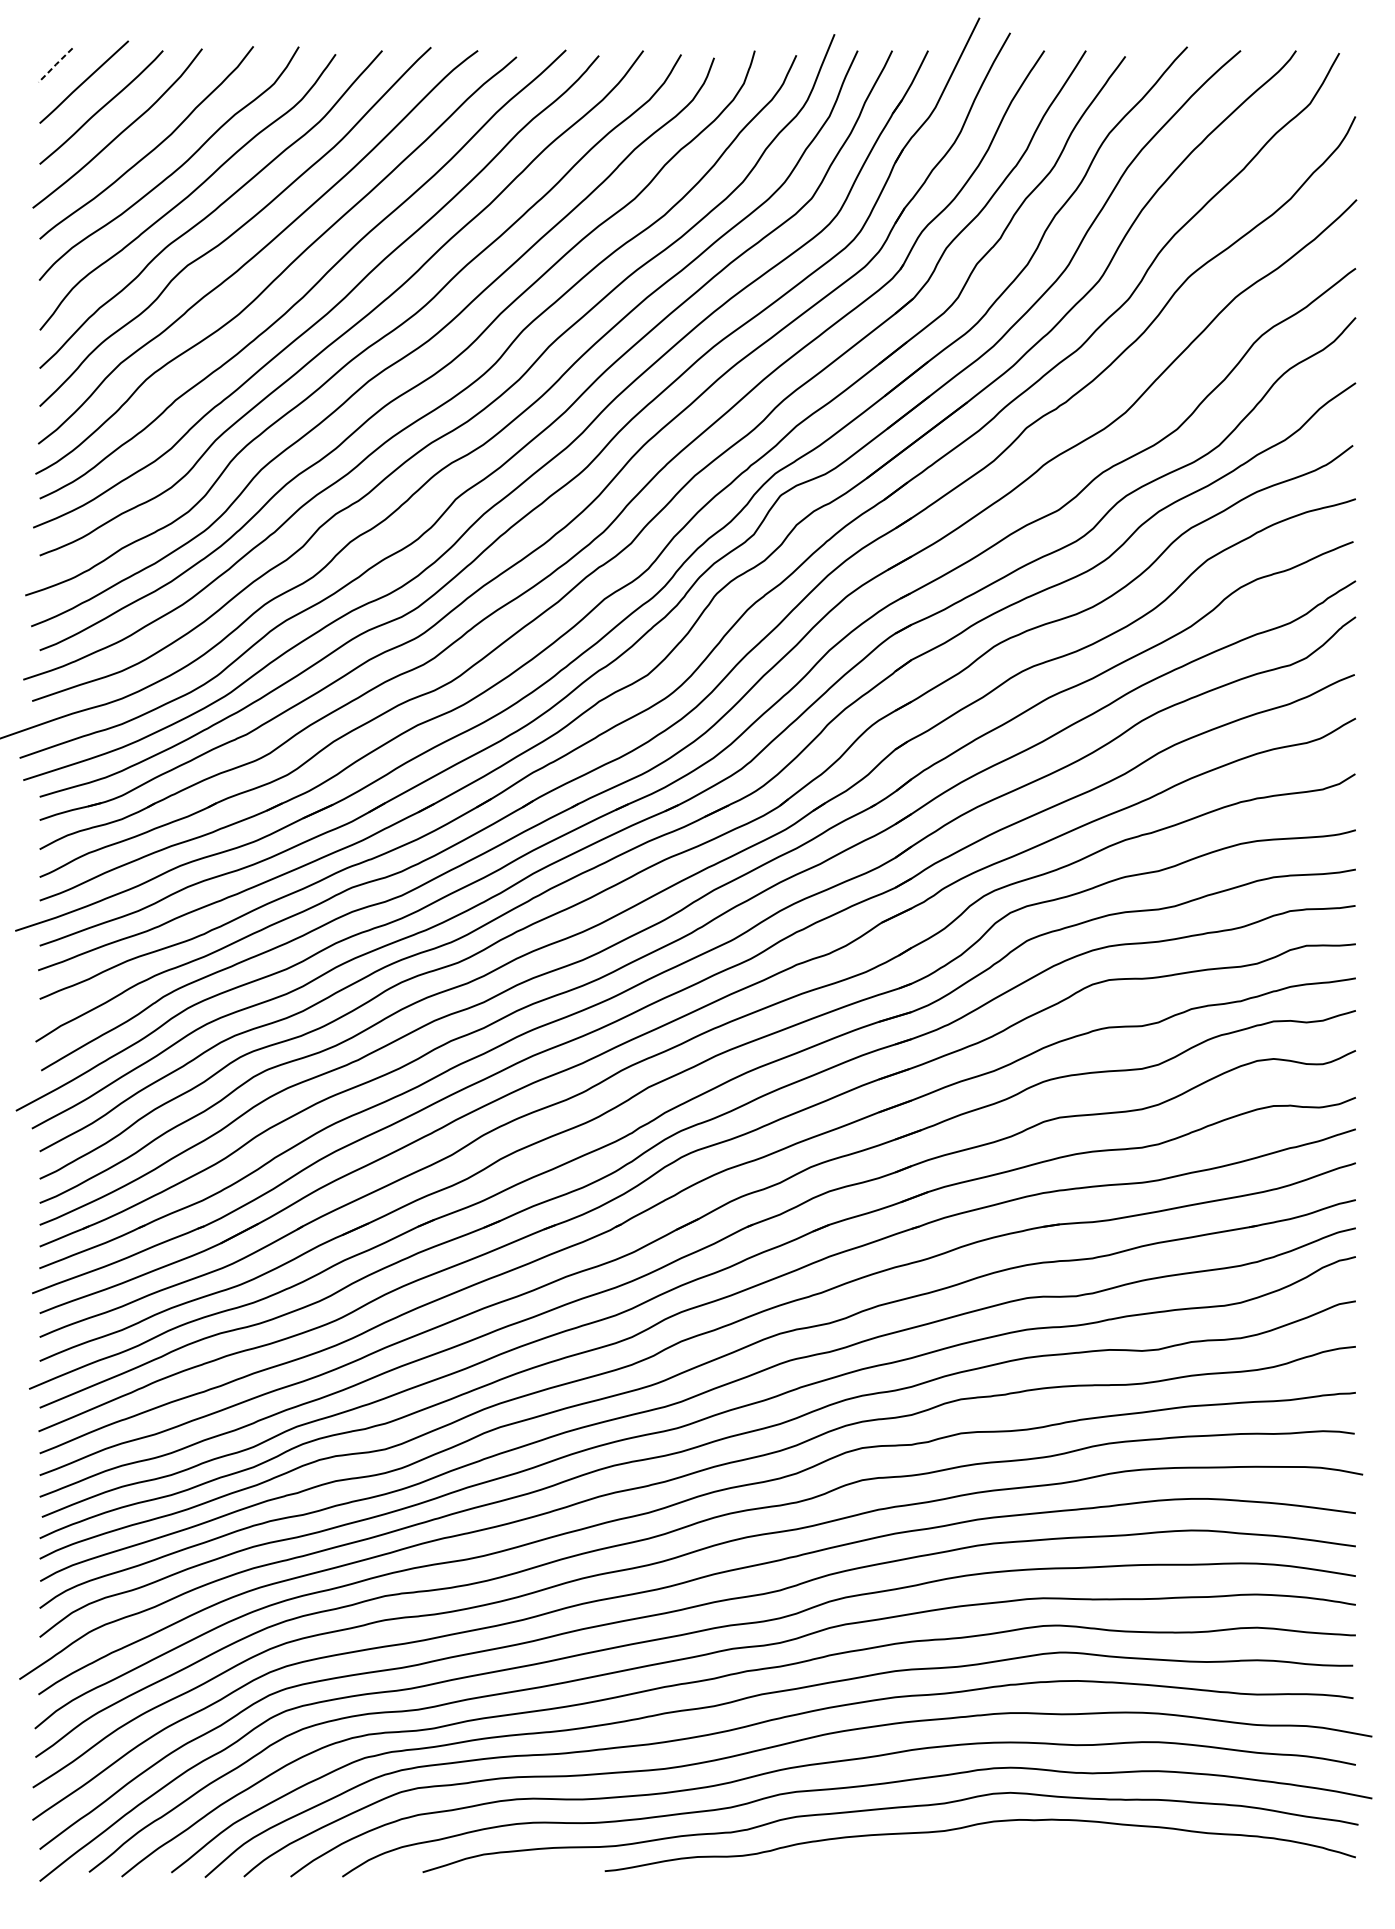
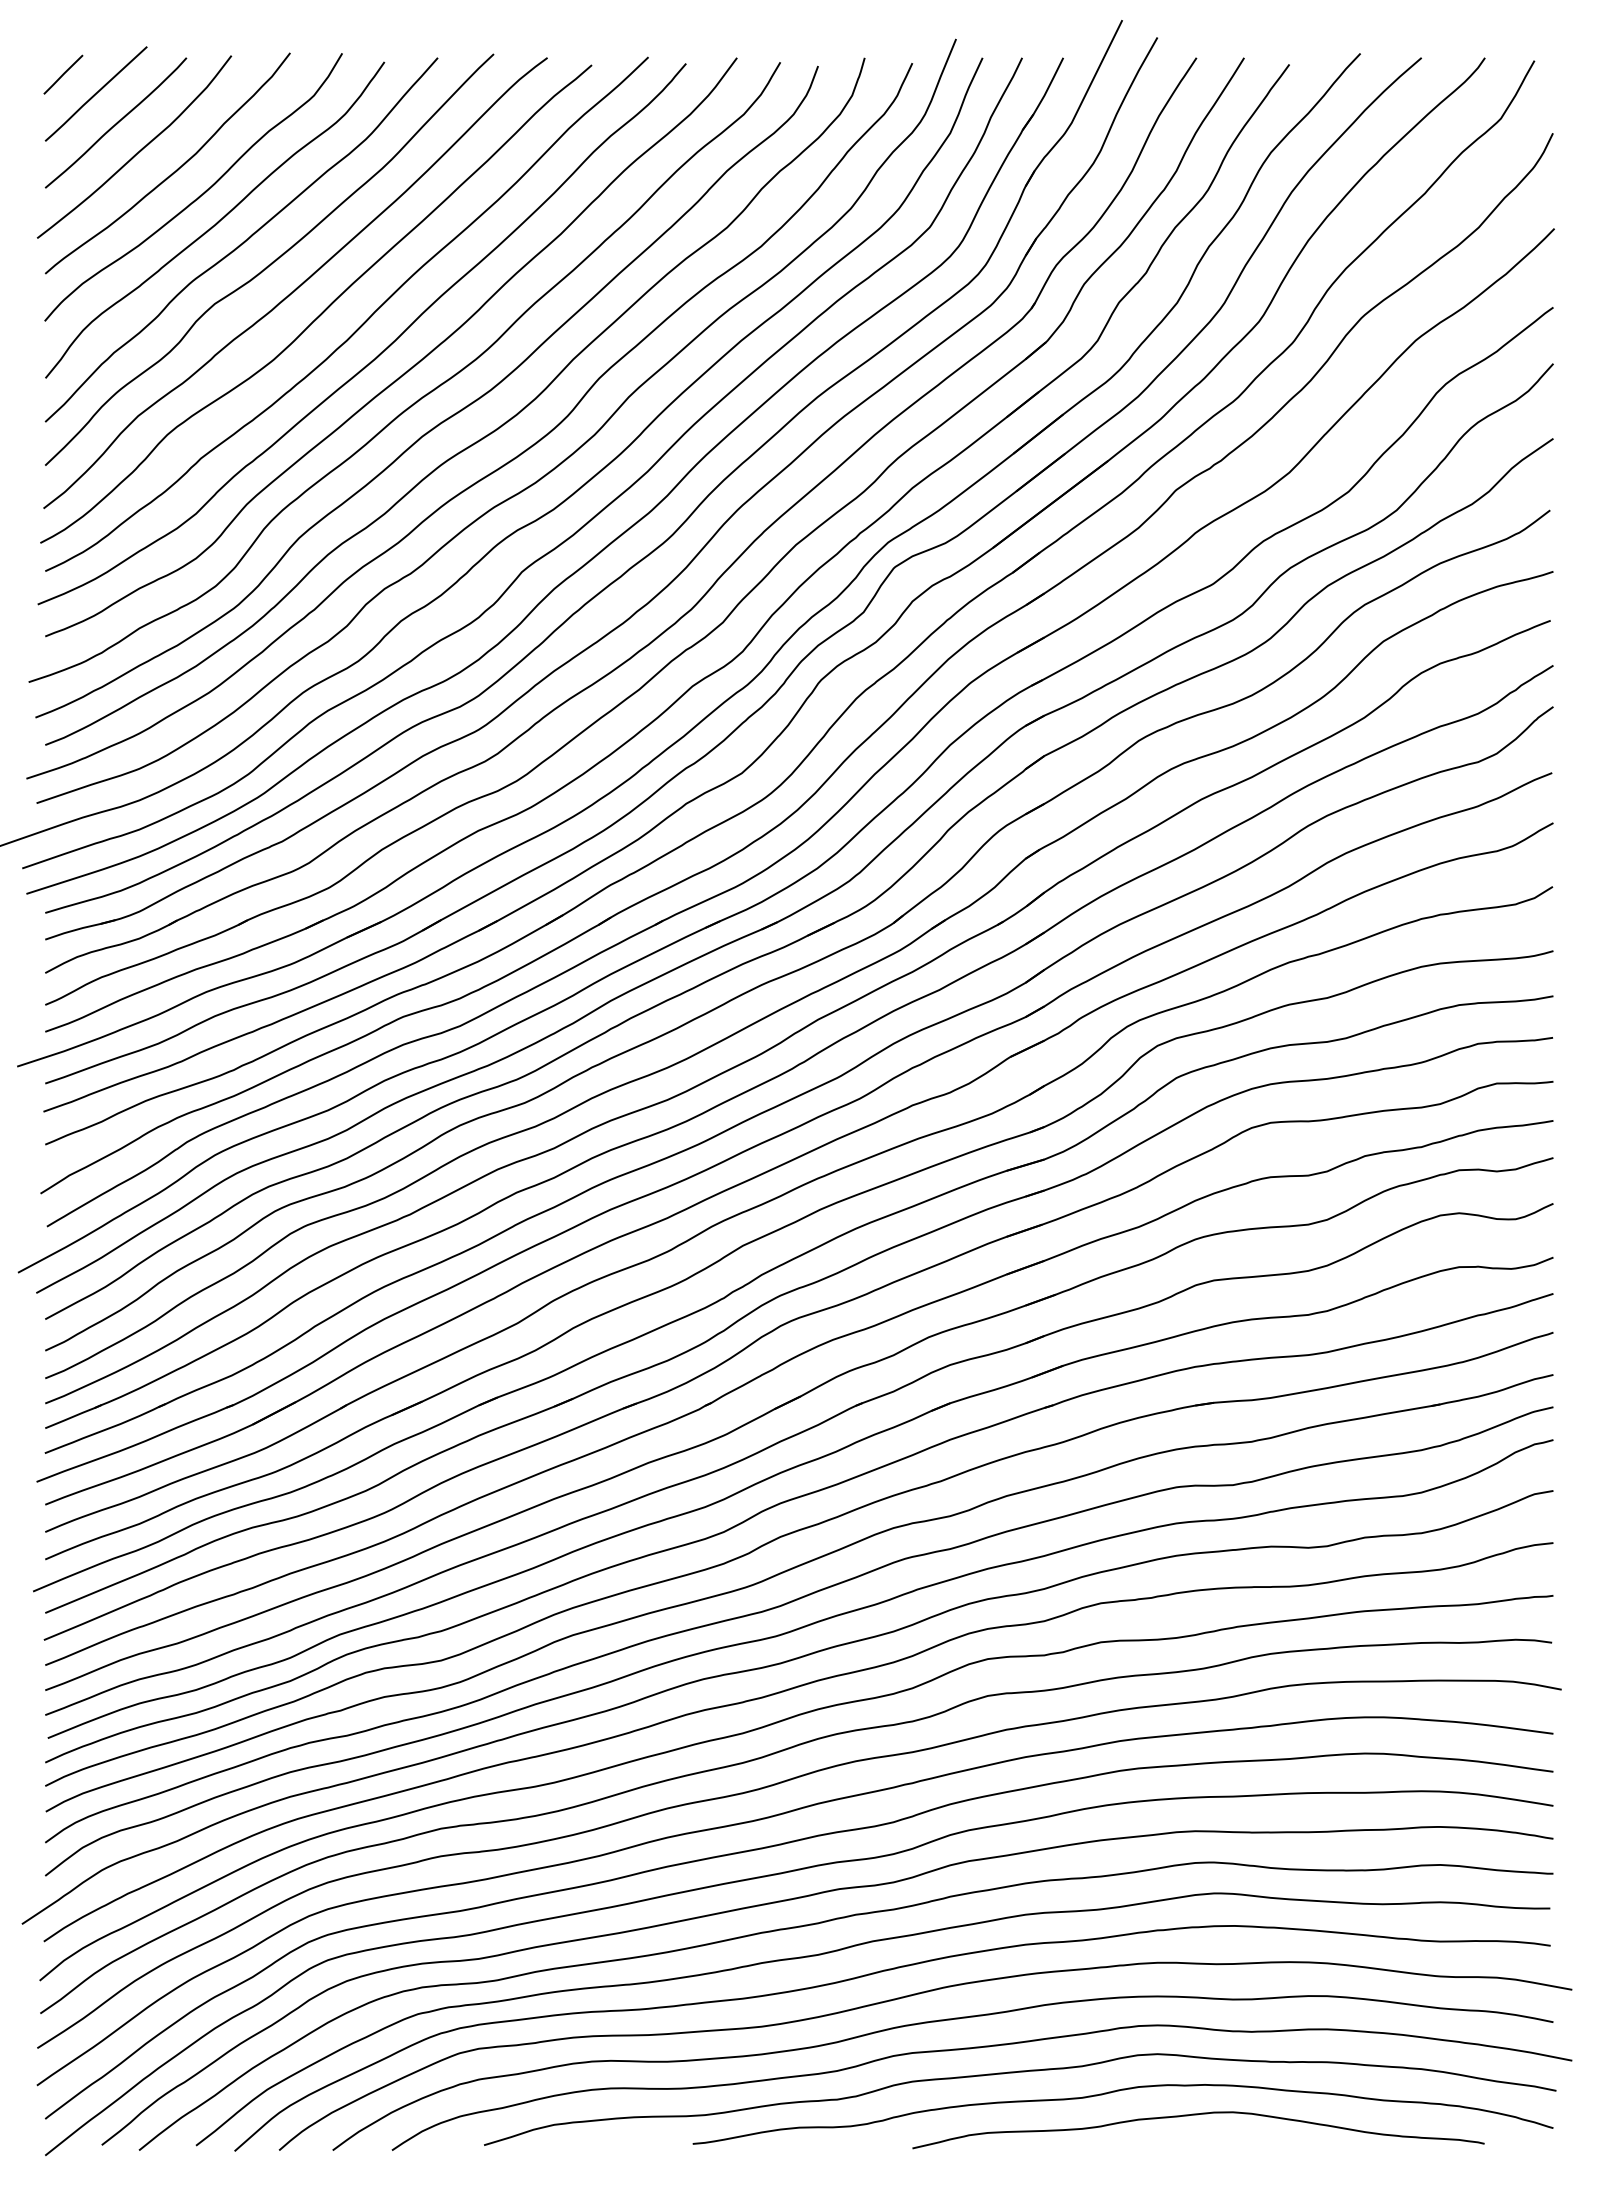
line: (54, 66) -> (62, 75), dashed -> solid
curve: (1045, 1846) -> (1197, 2115), added

